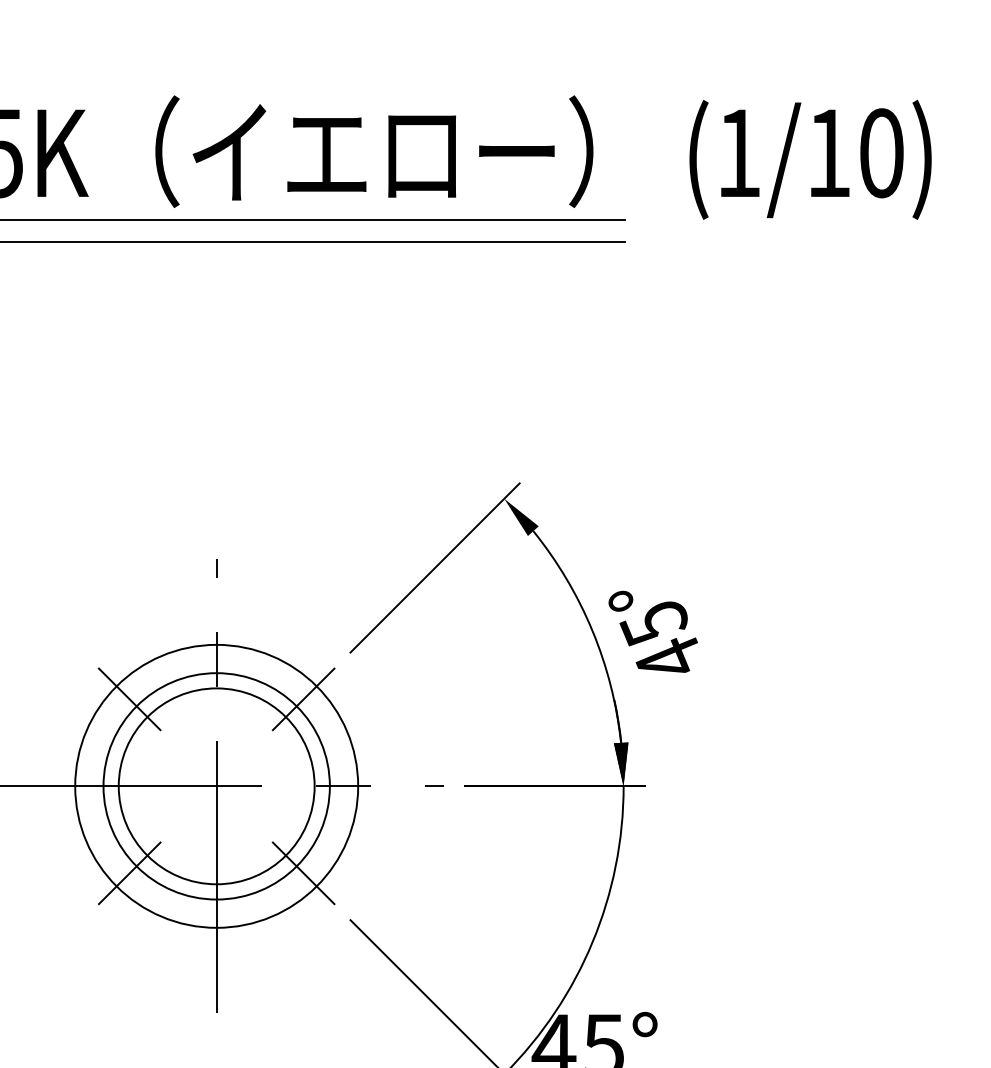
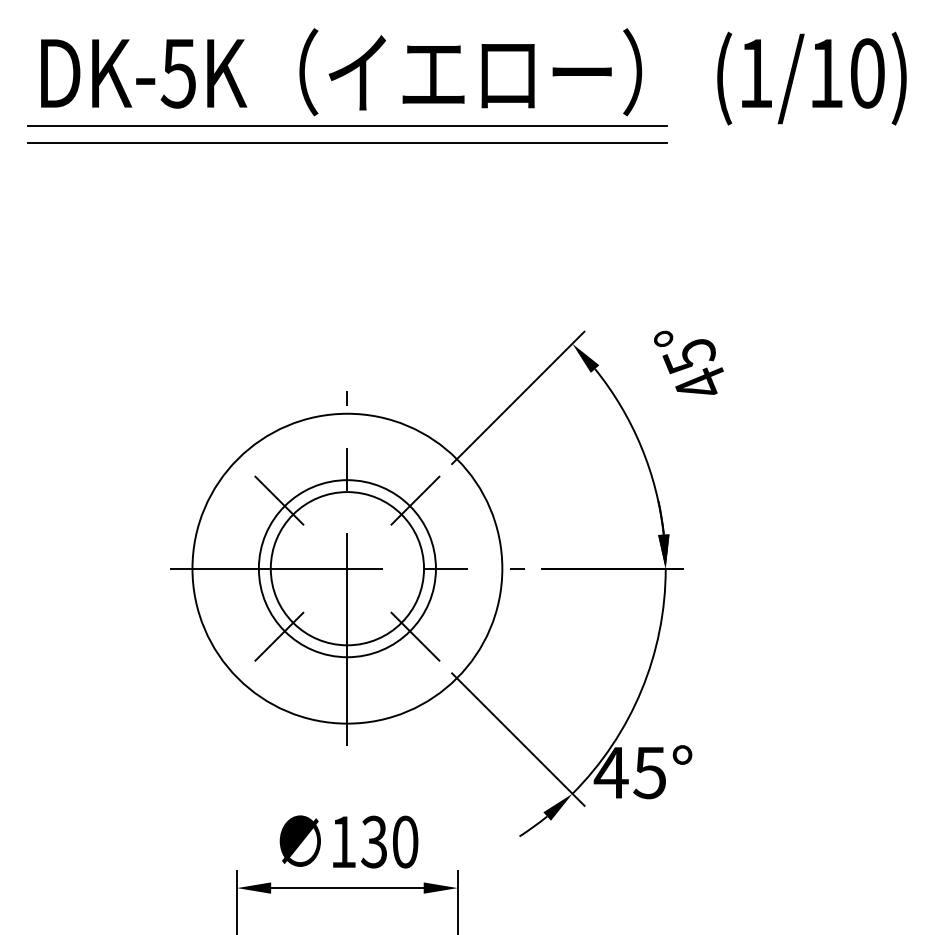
text: (652, 631) -> (688, 362), moved
circle: (216, 786) -> (347, 568), size x1.4

